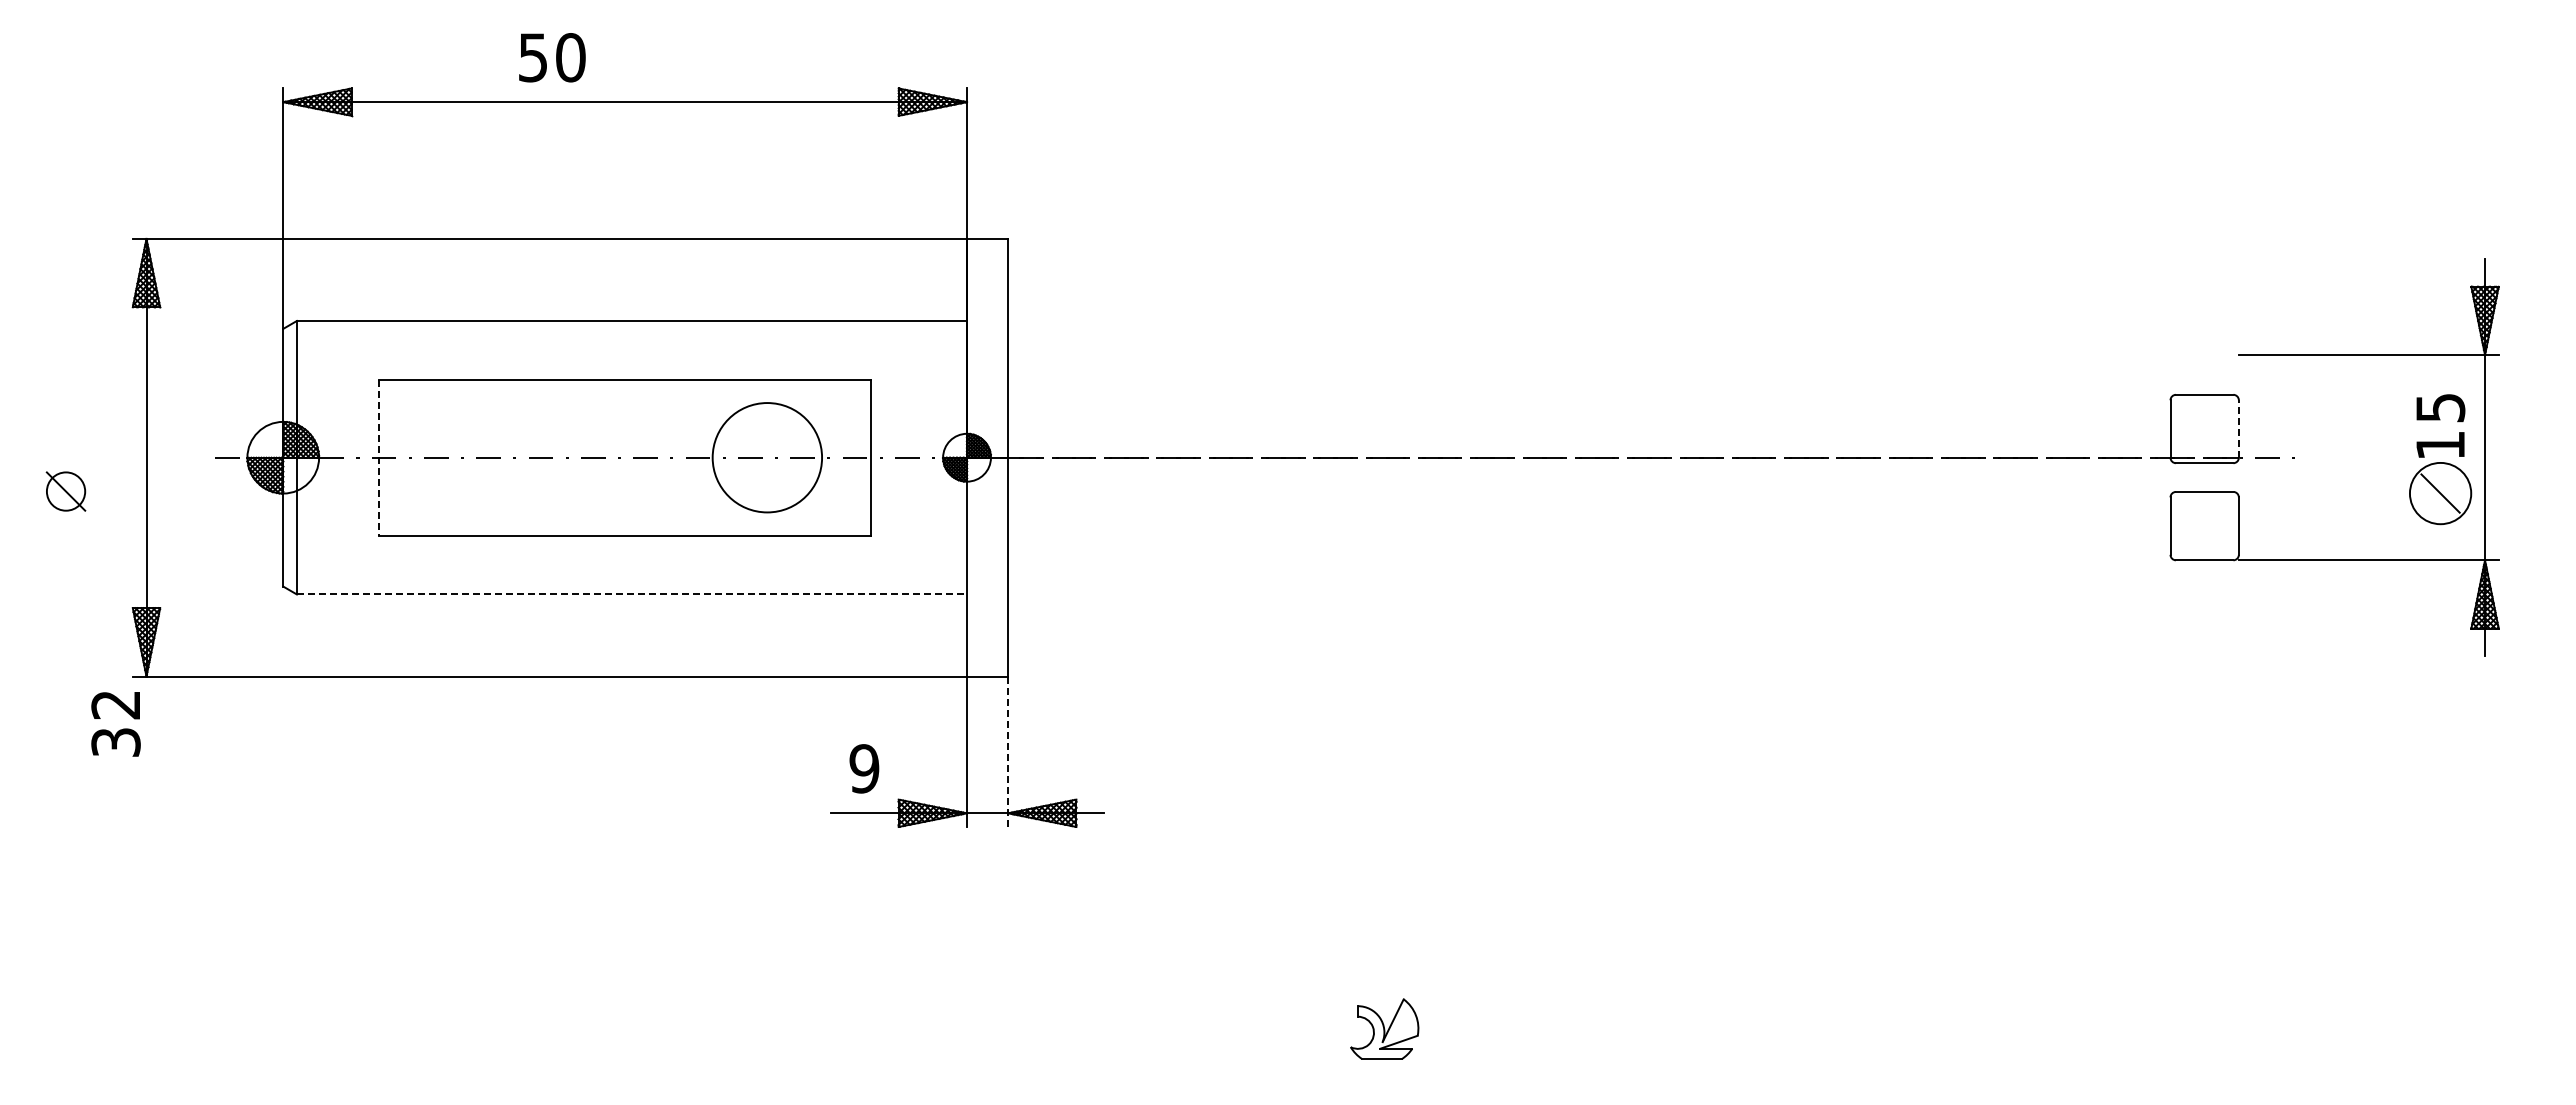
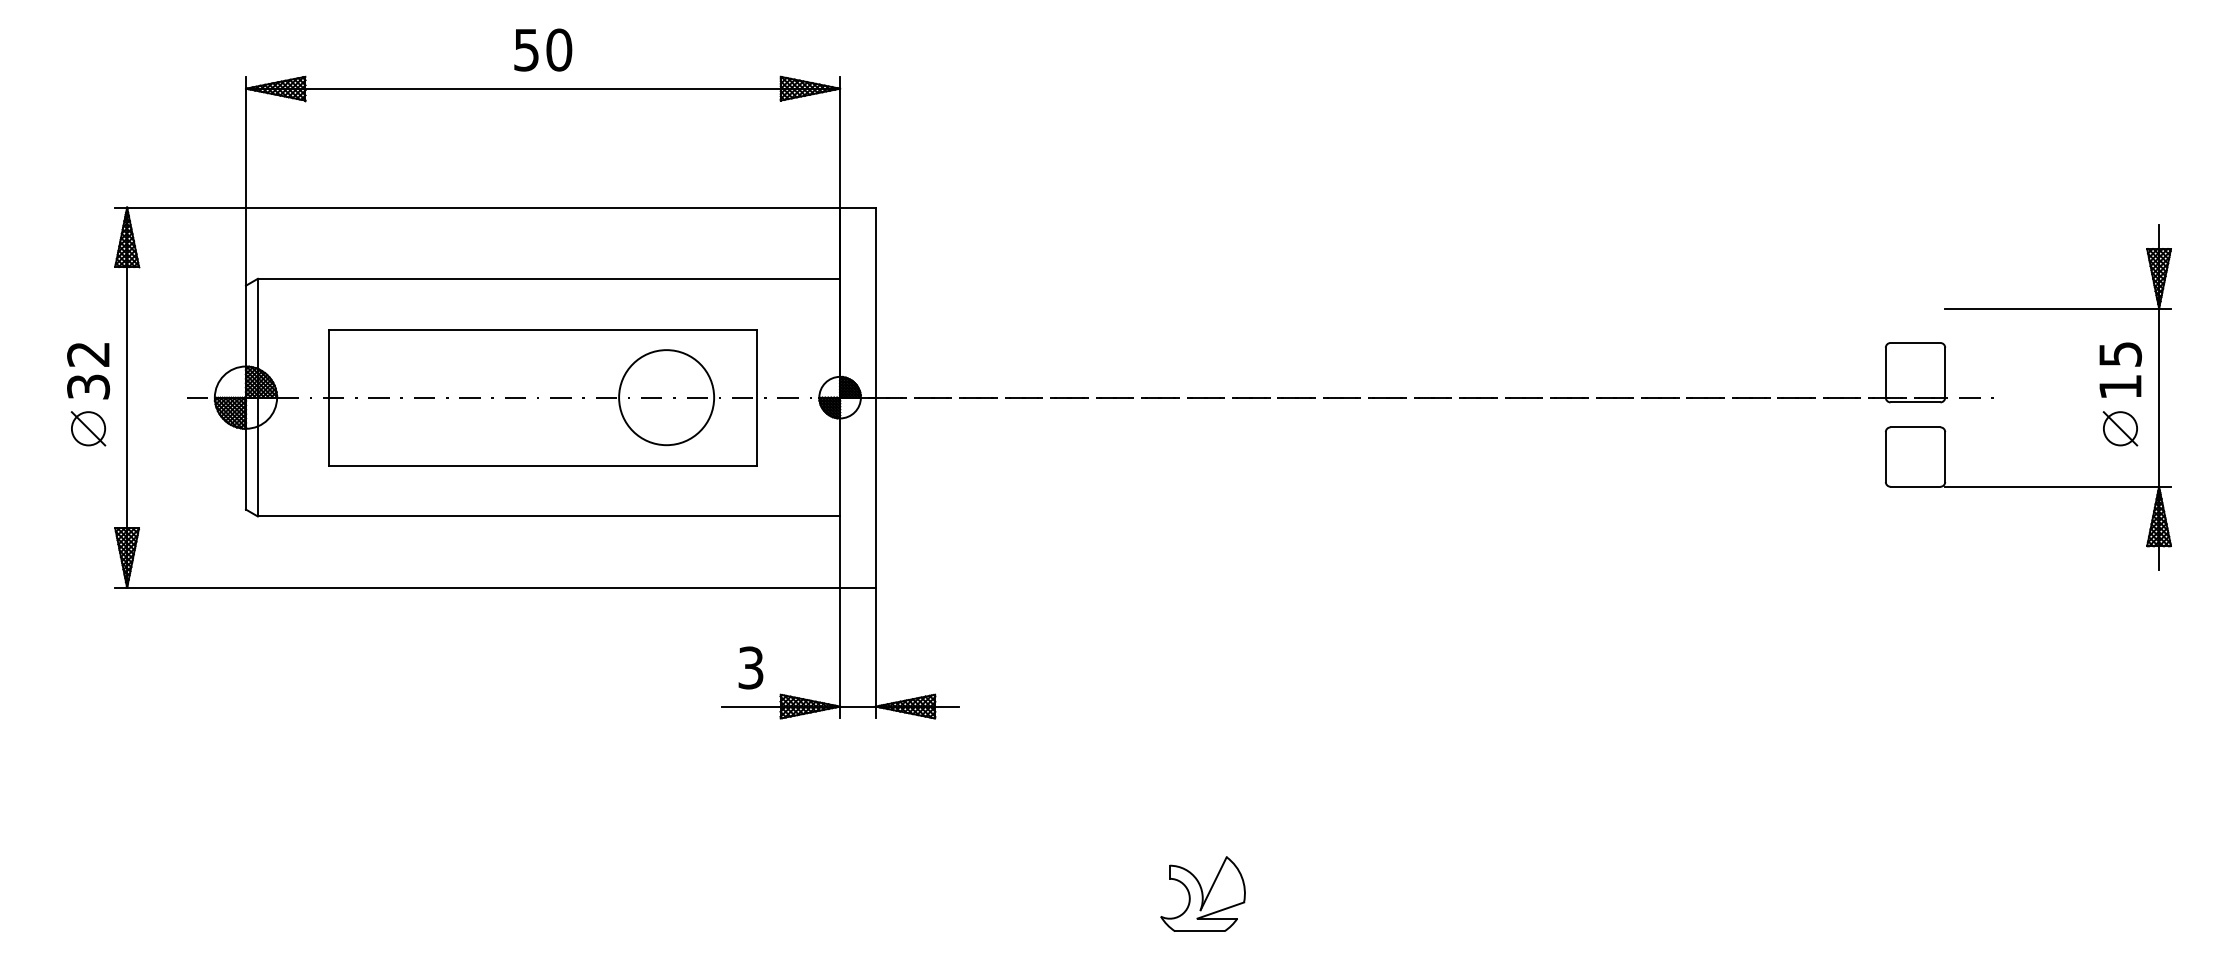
text: (552, 57) -> (543, 49), moved
line: (2238, 429) -> (1944, 373), dashed -> solid
line: (378, 458) -> (328, 398), dashed -> solid
part: (65, 491) -> (88, 428), moved
circle: (2440, 493) -> (2120, 428), size x0.62
line: (632, 594) -> (549, 516), dashed -> solid
text: (115, 724) -> (88, 371), moved
line: (1008, 751) -> (876, 652), dashed -> solid
text: (864, 768) -> (751, 667), 9 -> 3
part: (1384, 1028) -> (1202, 893), size x1.43

